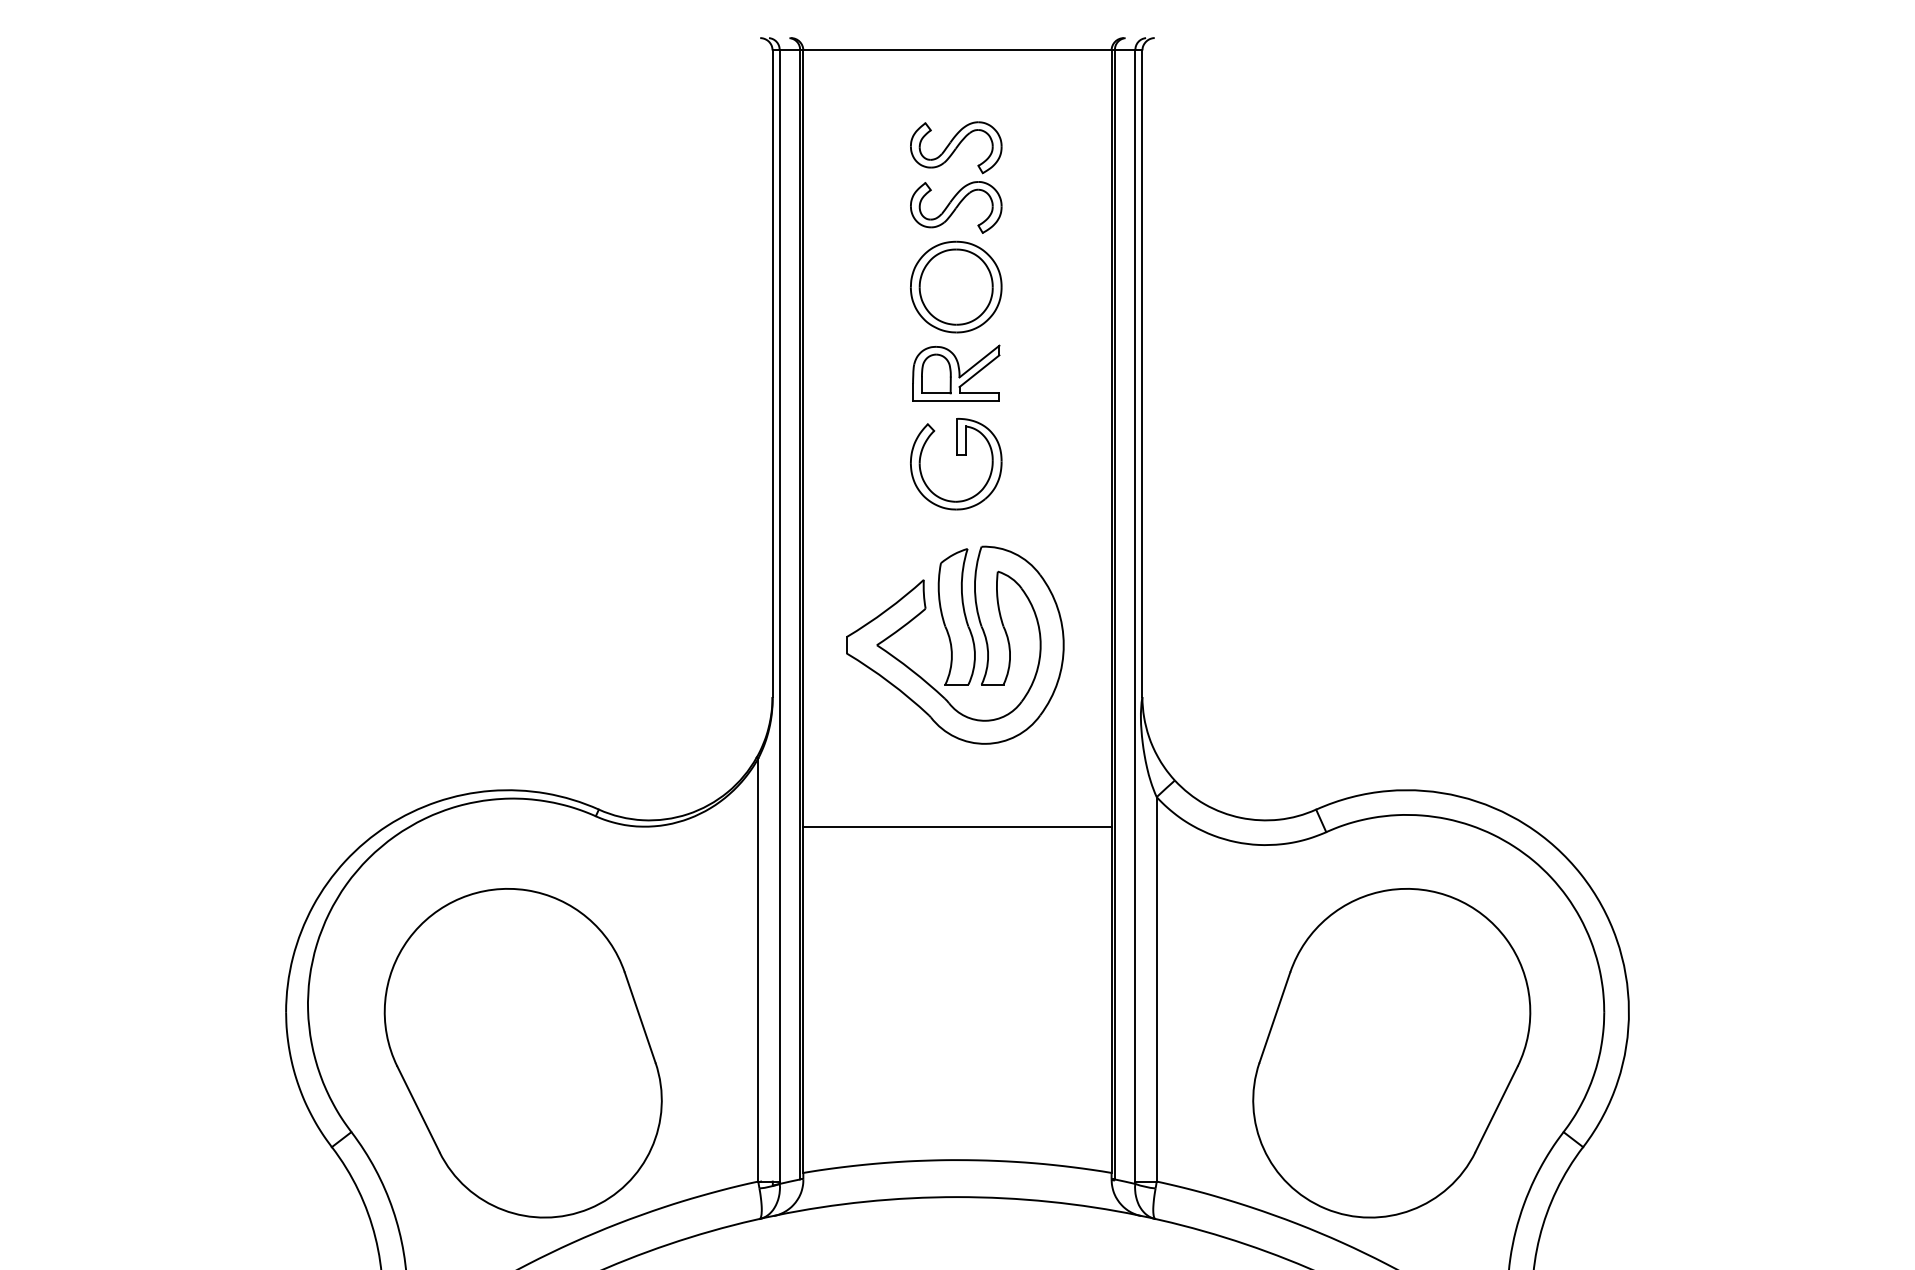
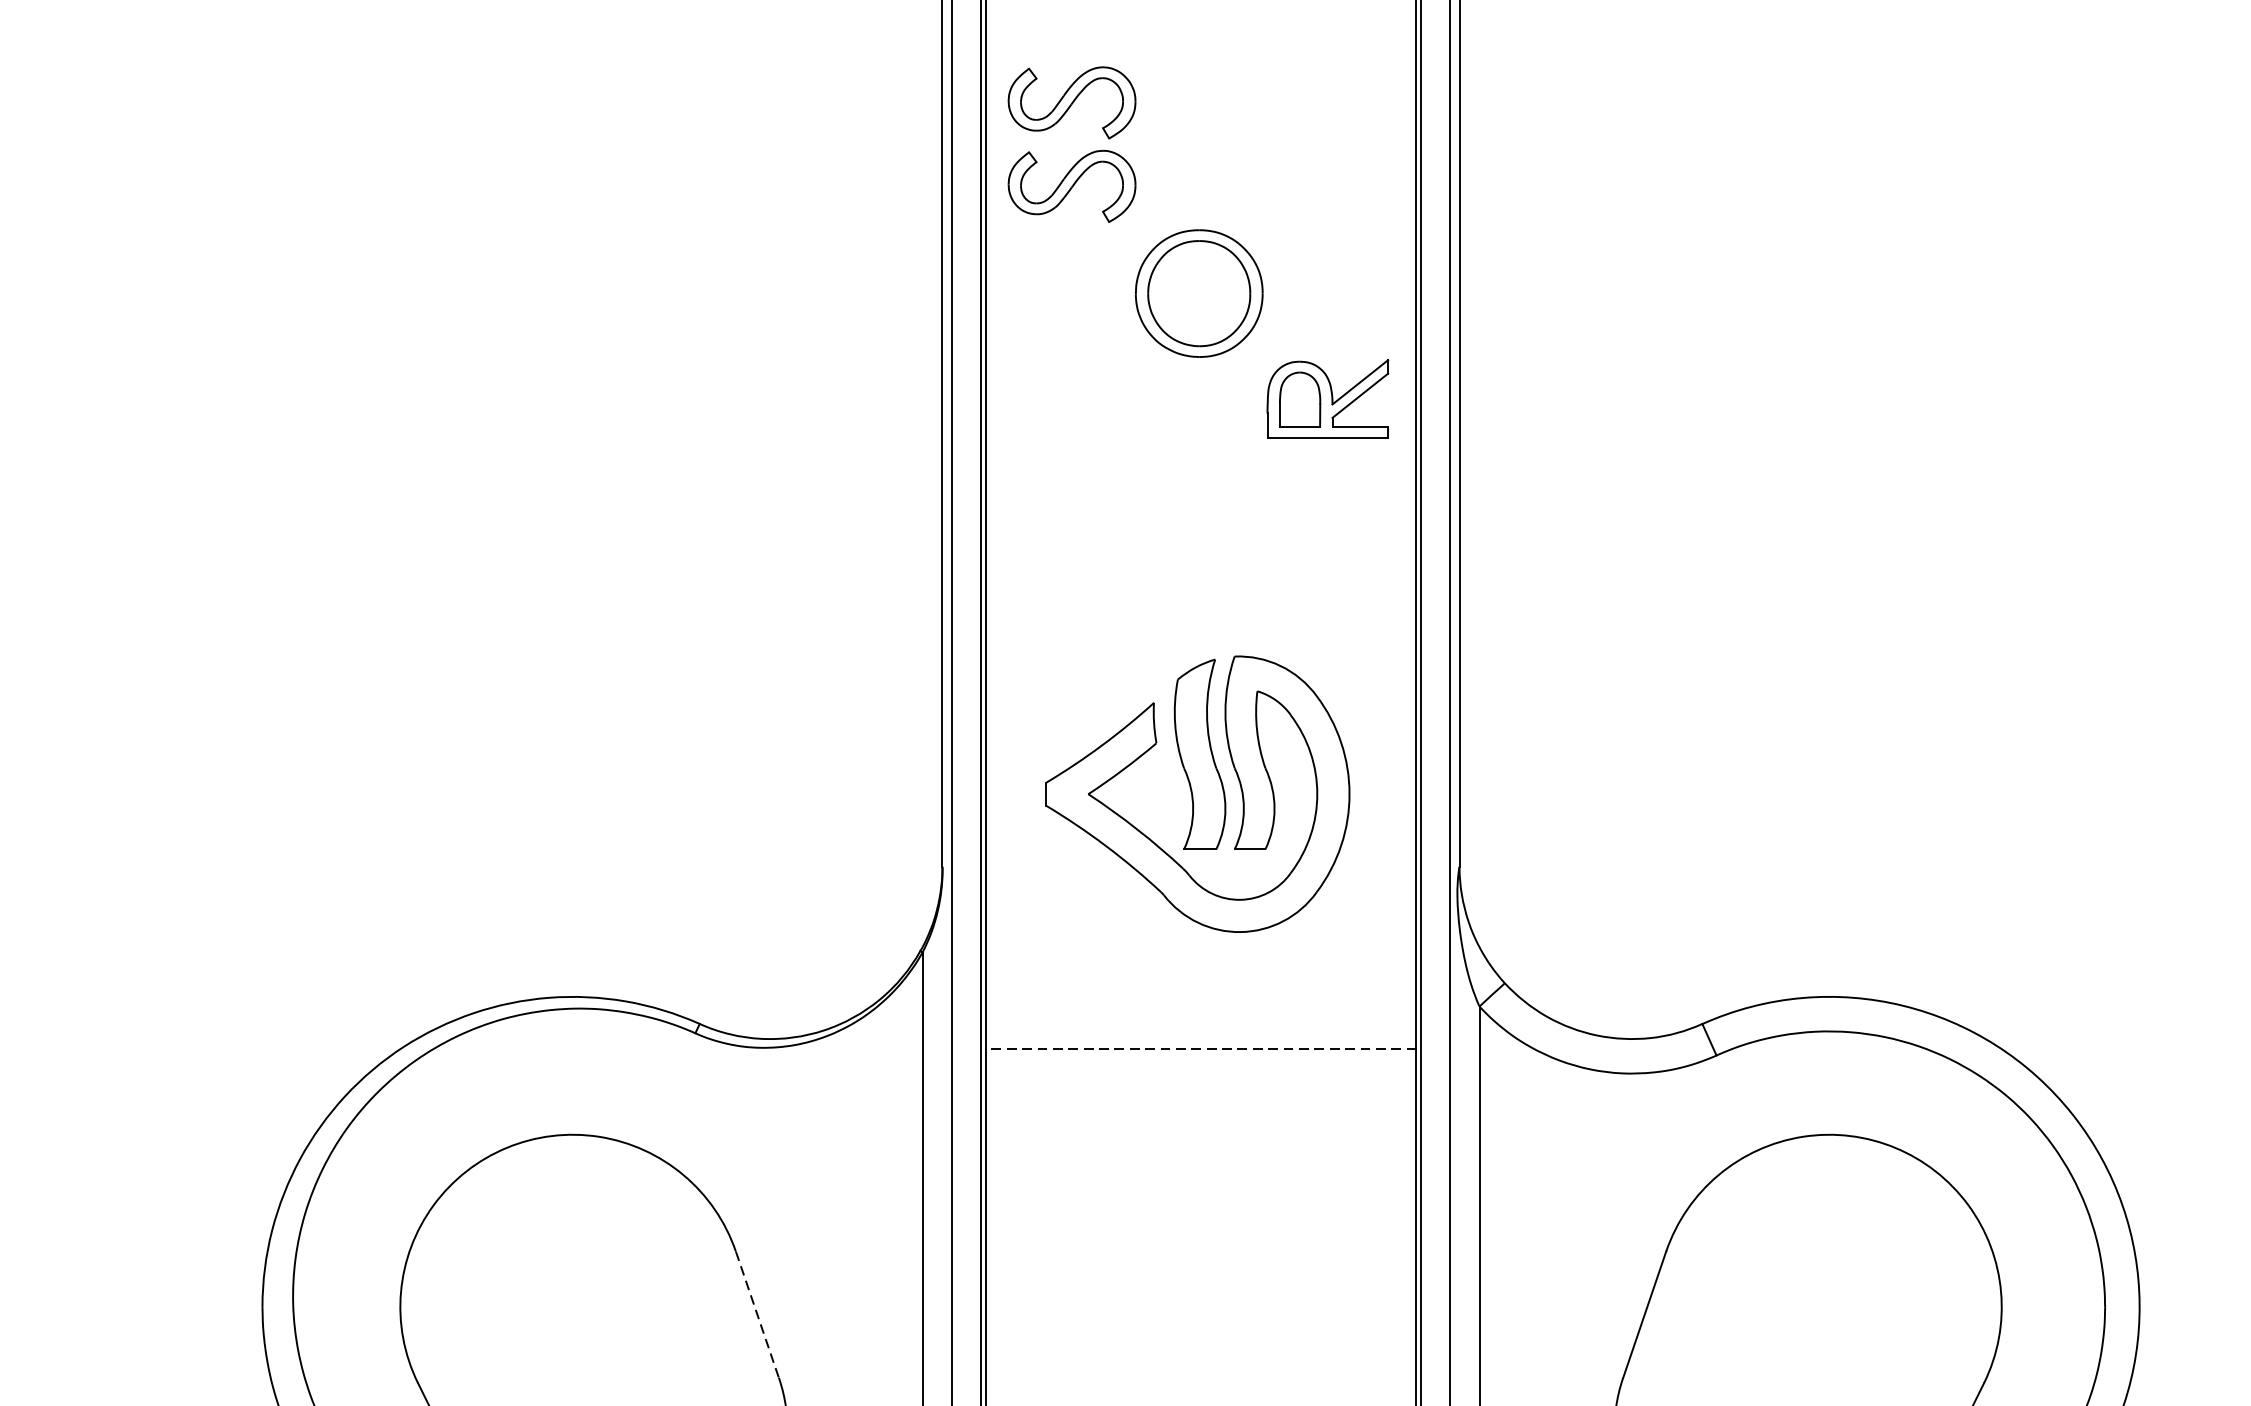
part: (964, 185) -> (1083, 155), moved
part: (956, 372) -> (1328, 397), moved
part: (956, 455) -> (1199, 528), removed
line: (956, 827) -> (1199, 1048), solid -> dashed
line: (640, 1017) -> (757, 1314), solid -> dashed

